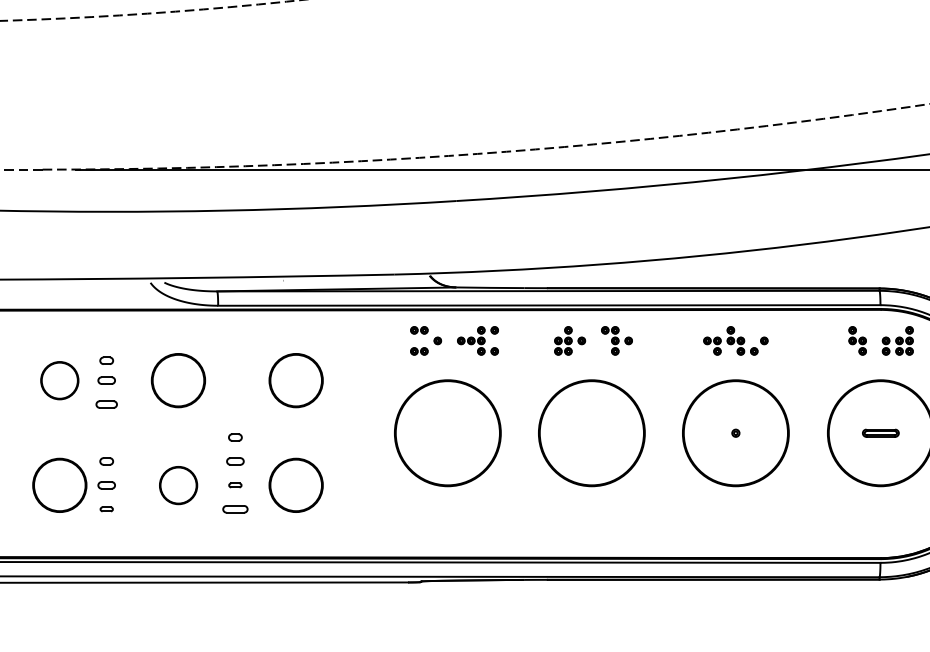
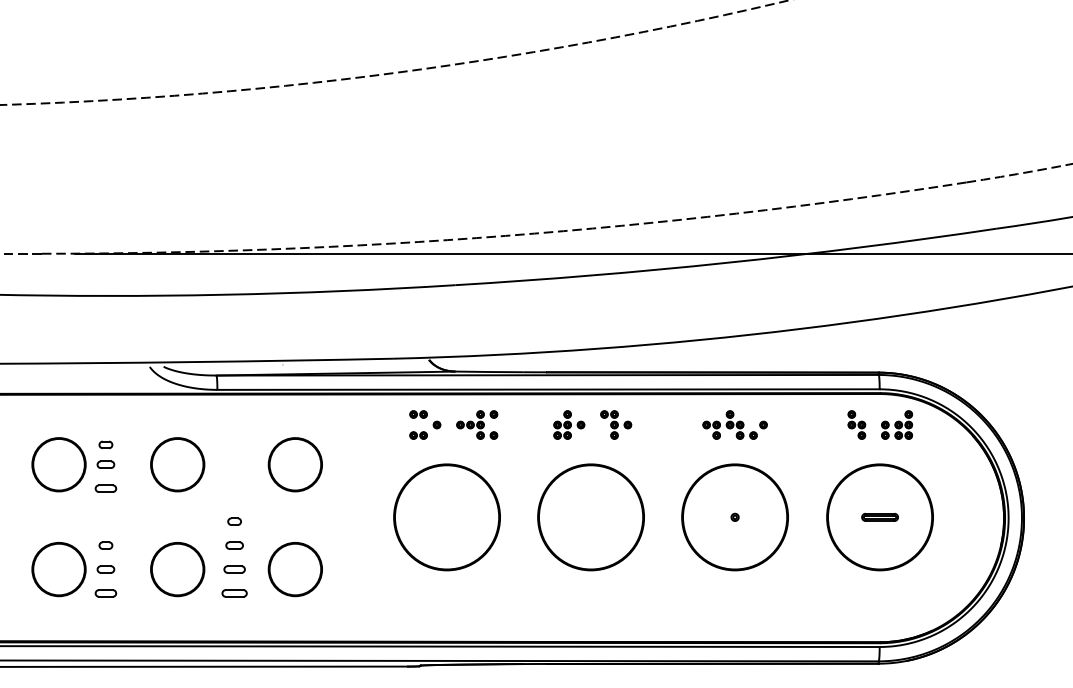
circle: (59, 380) -> (58, 464), size x1.43
part: (178, 485) -> (177, 569), size x1.43
part: (235, 485) -> (234, 569), size x1.67
part: (106, 509) -> (105, 593), size x1.67

